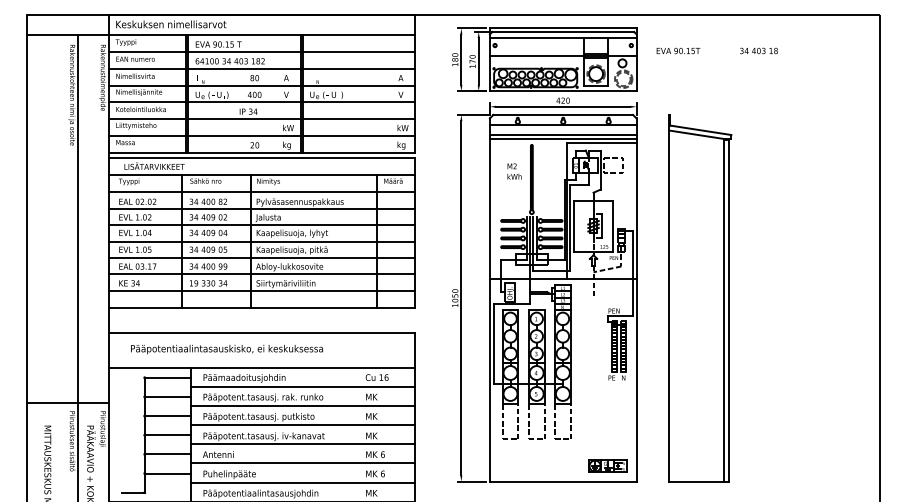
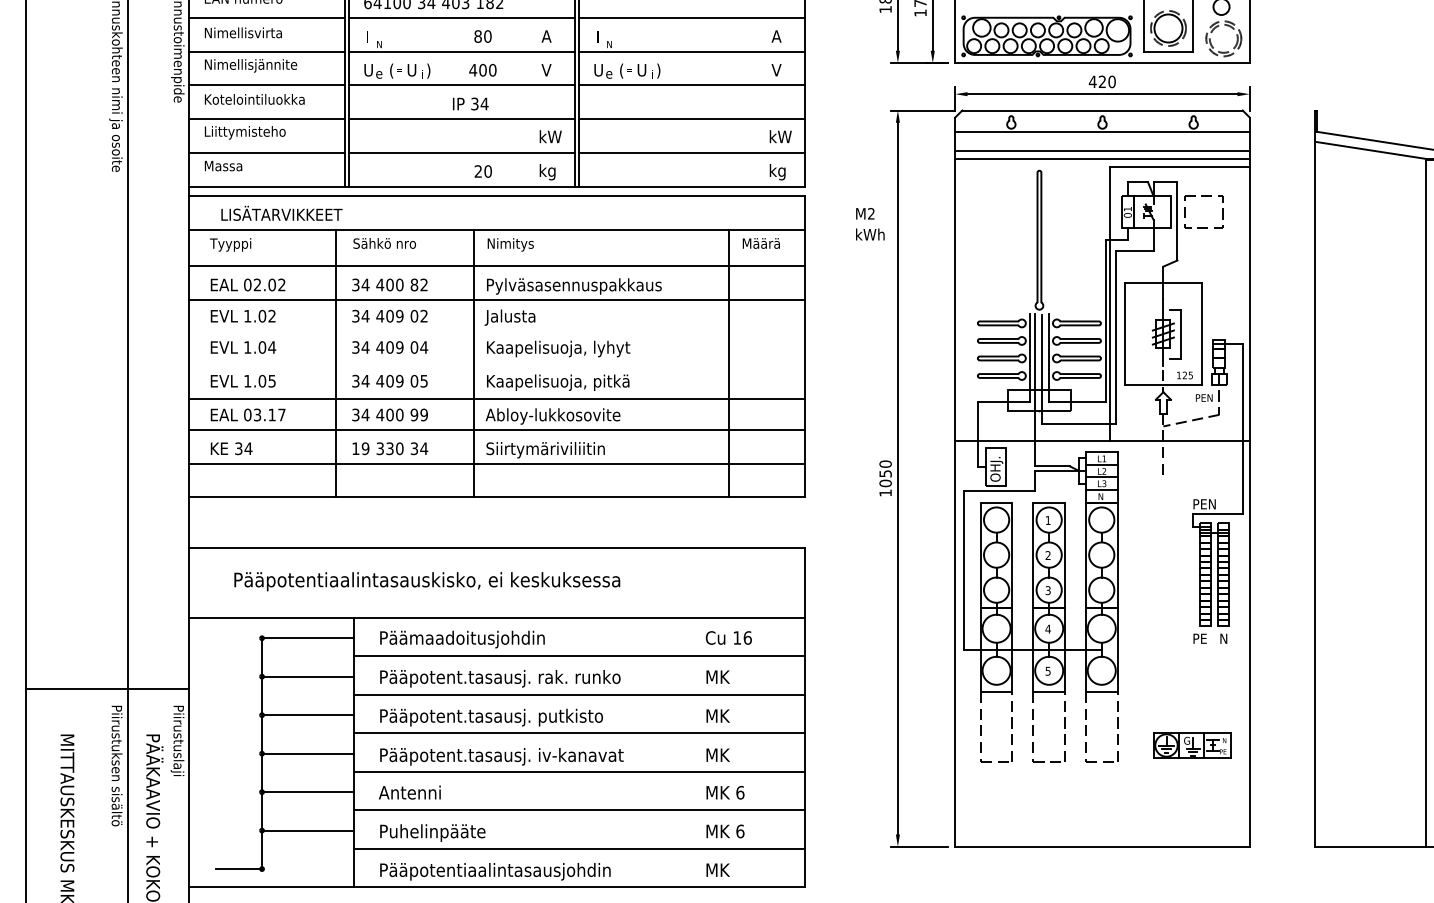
text: (514, 171) -> (870, 224), moved
line: (261, 224) -> (496, 330), removed
line: (261, 241) -> (496, 364), removed
part: (607, 465) -> (1191, 744), moved

